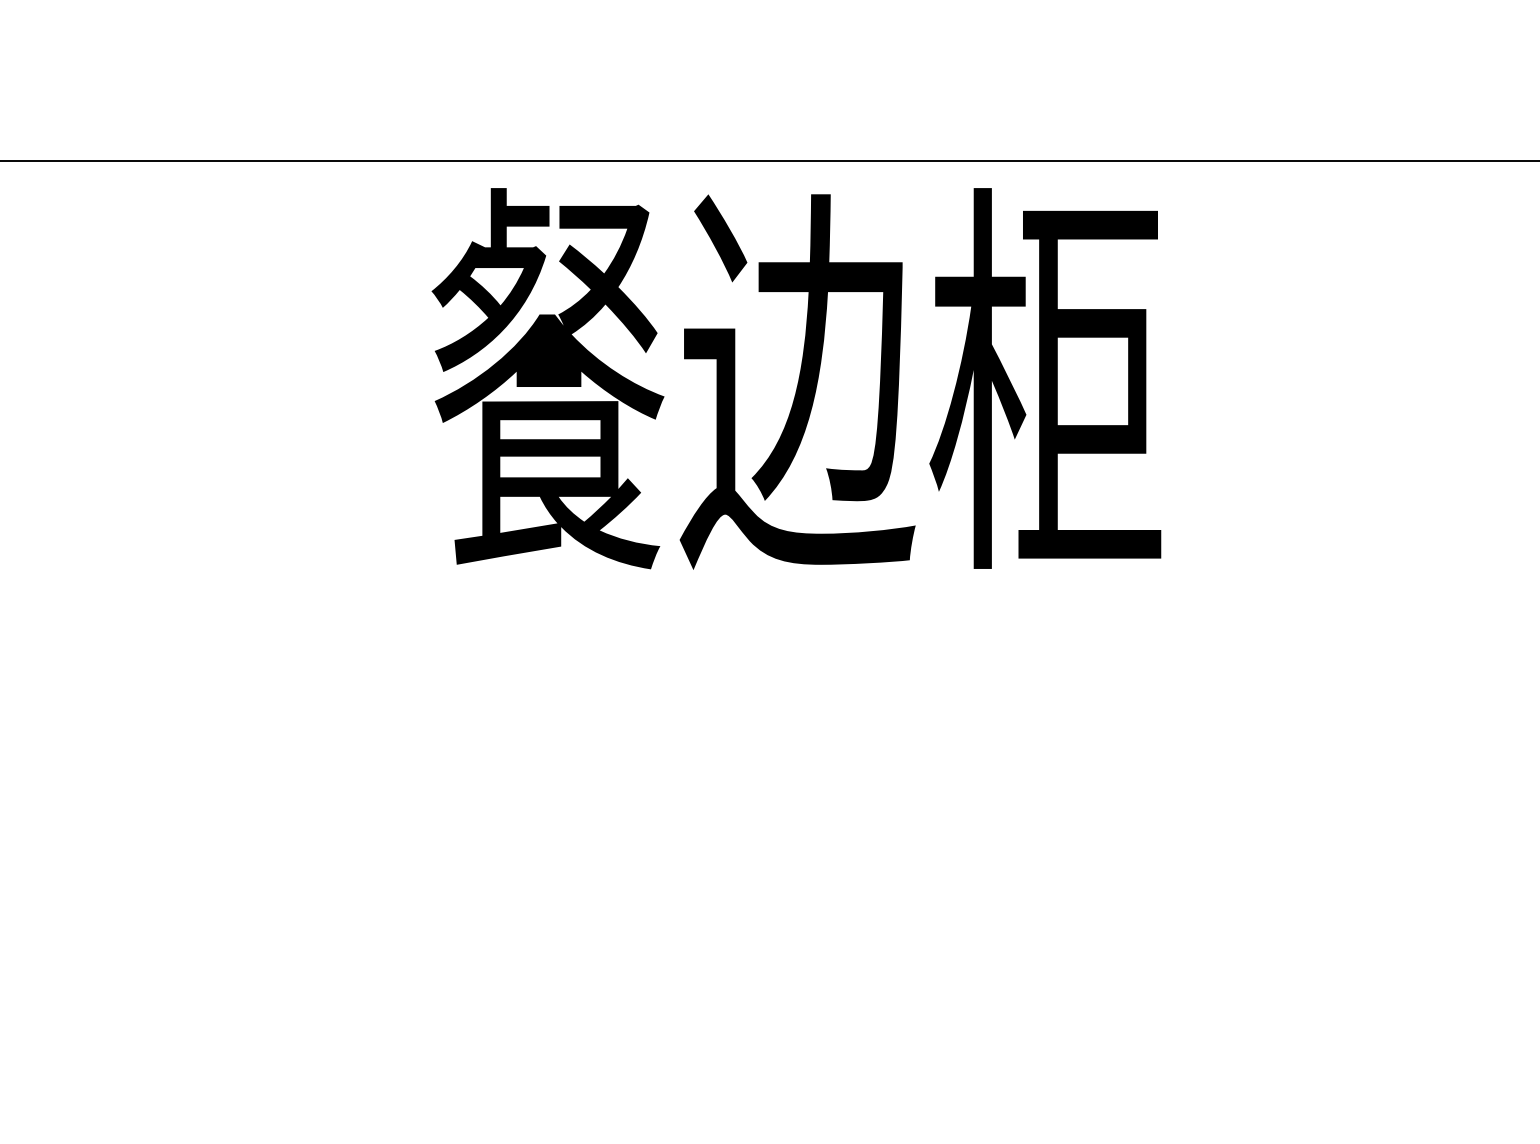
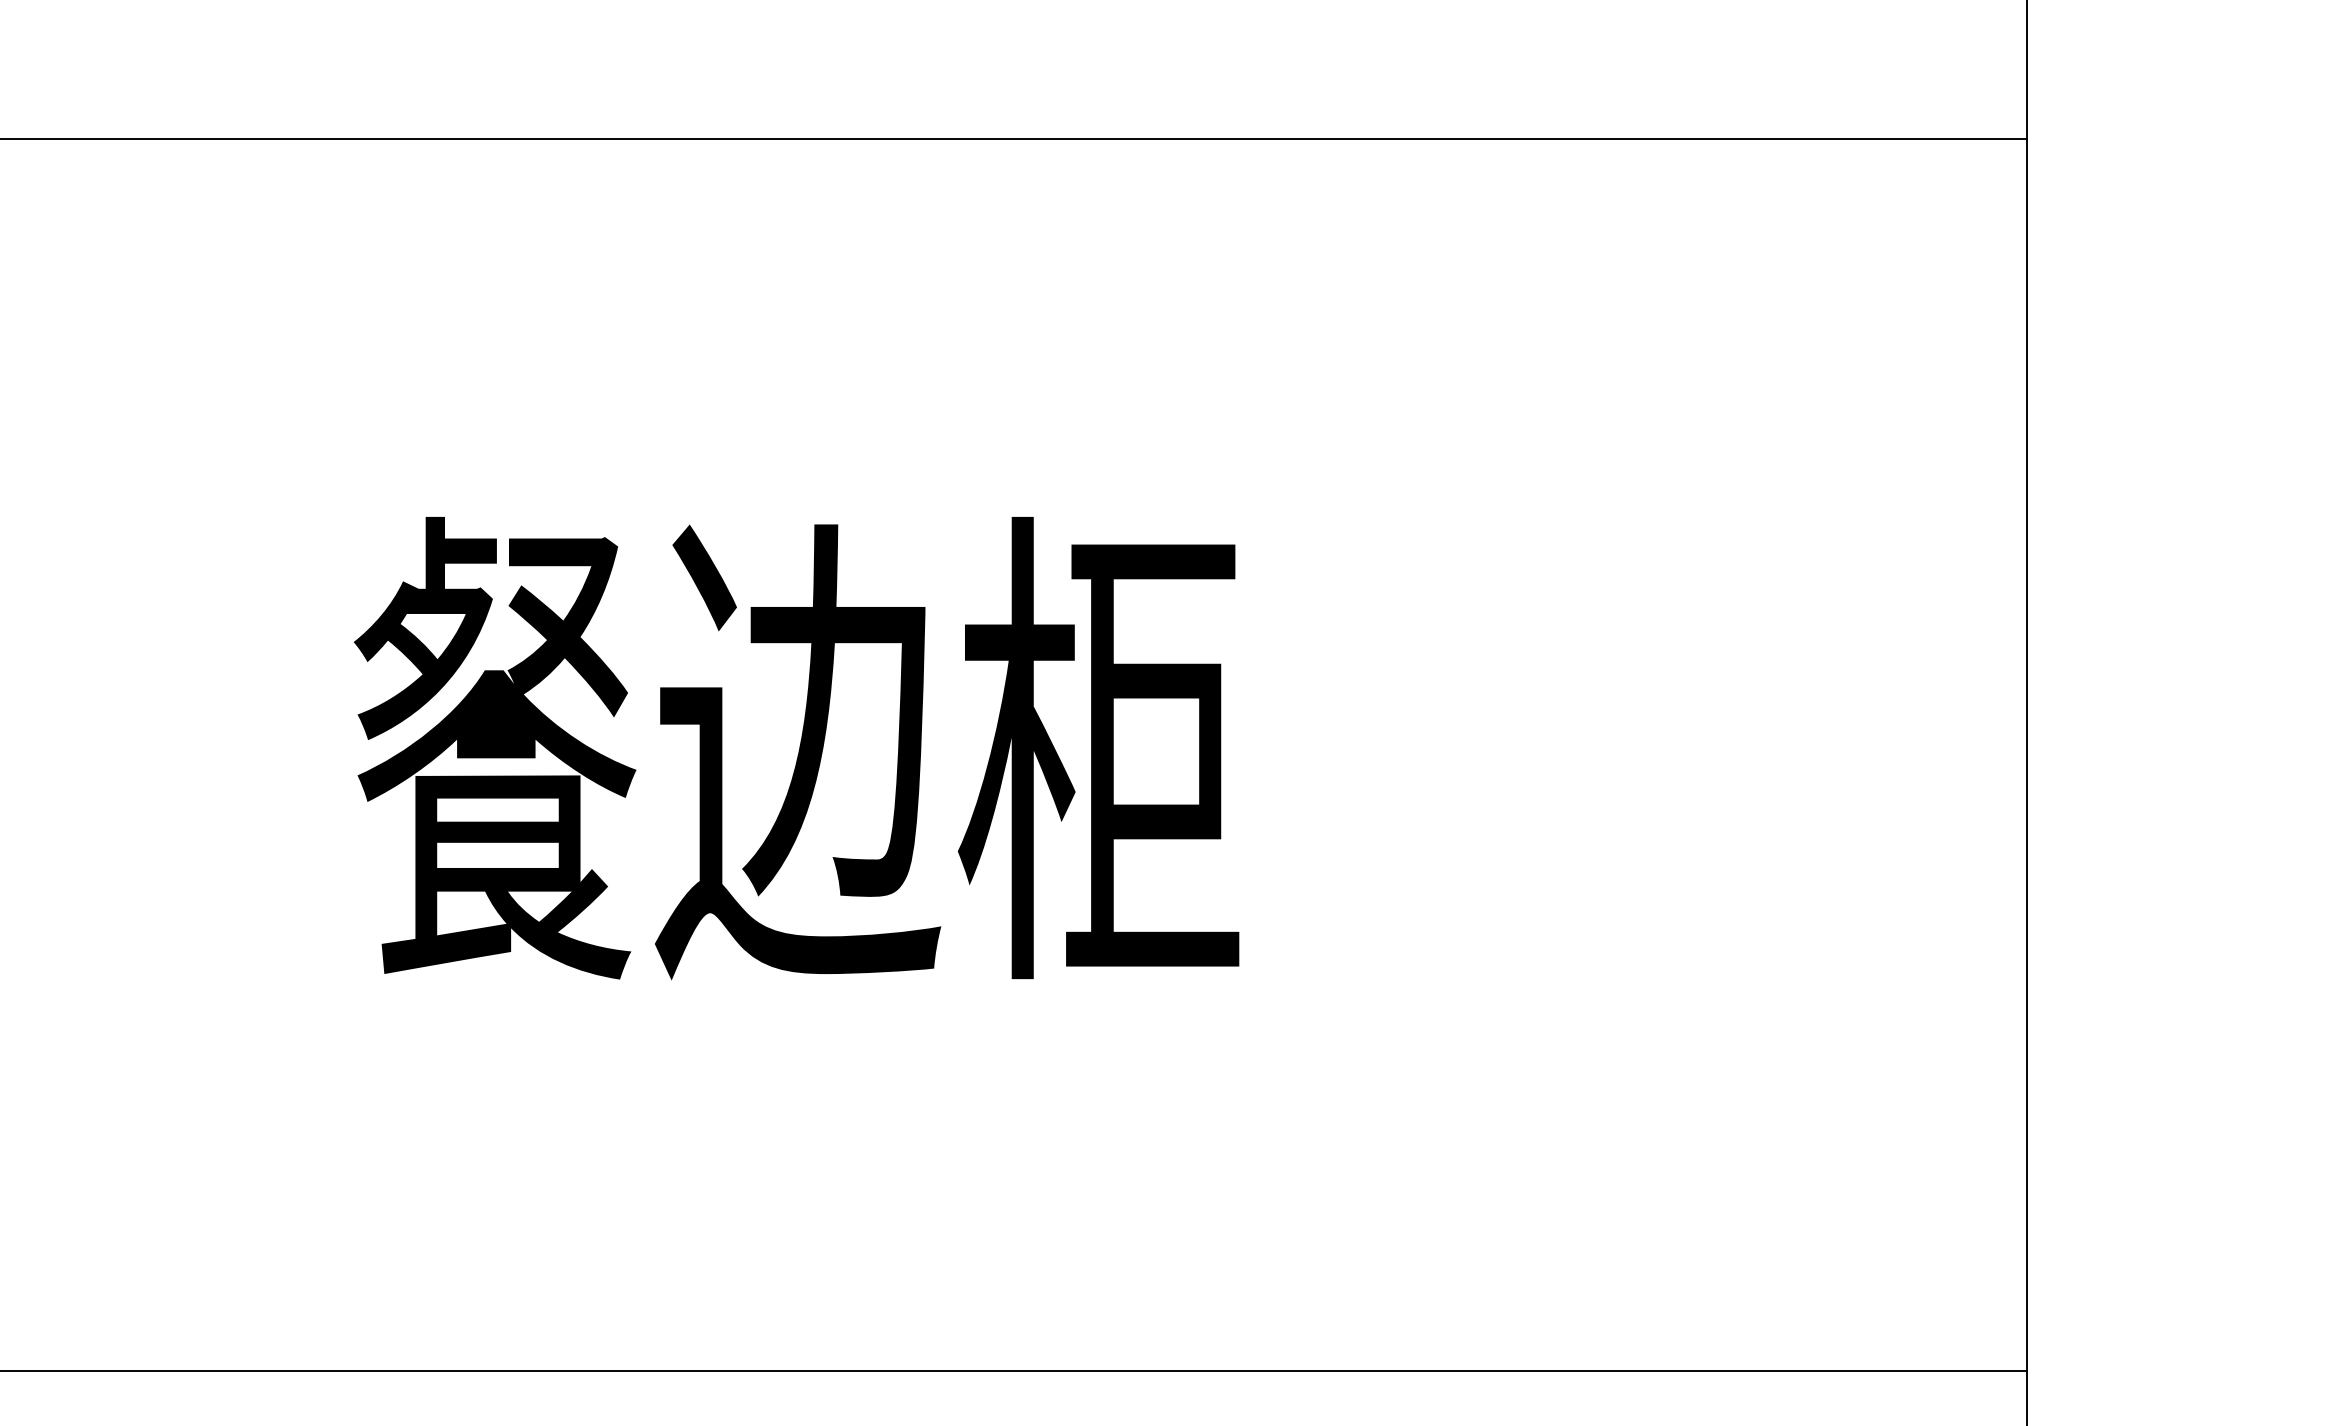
text: (796, 378) -> (796, 748), moved

